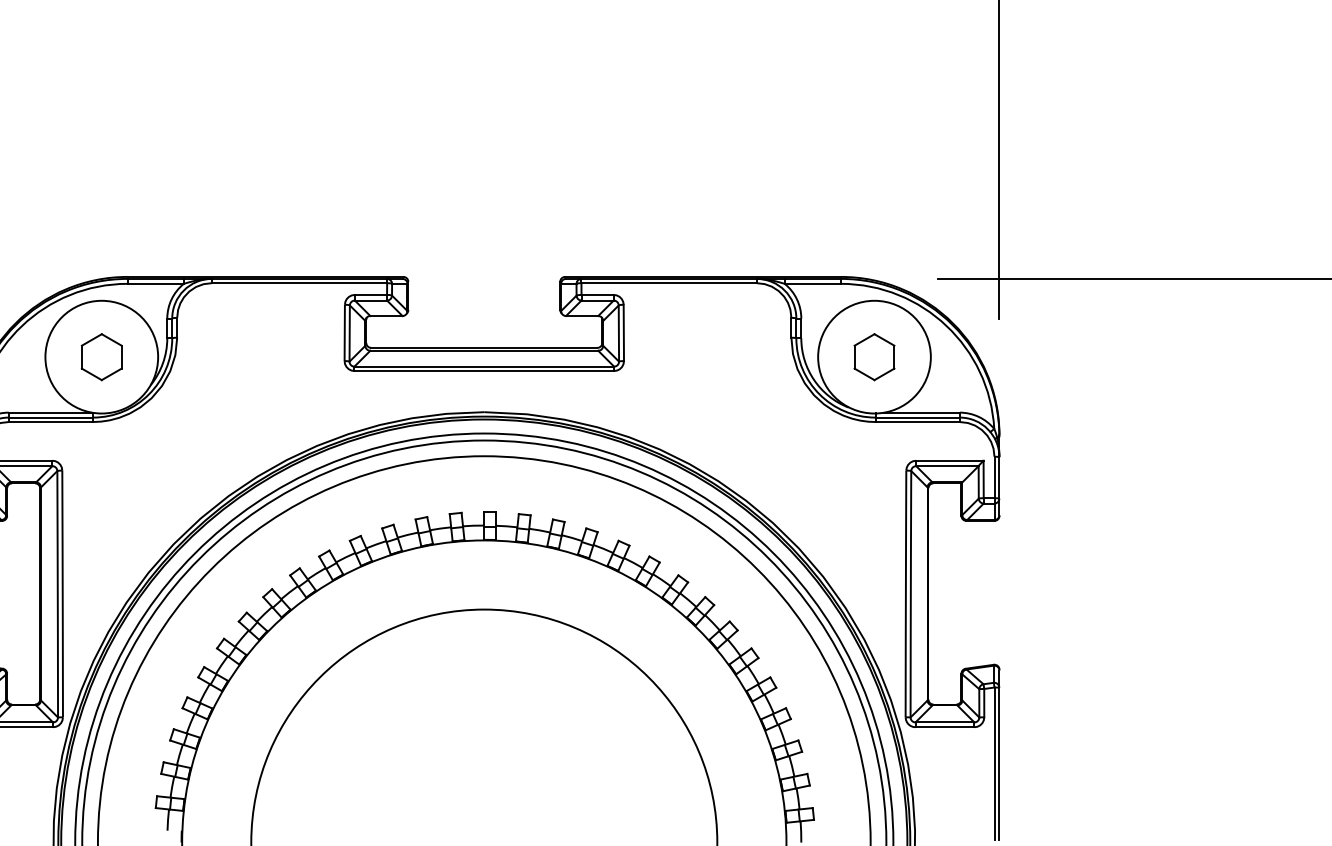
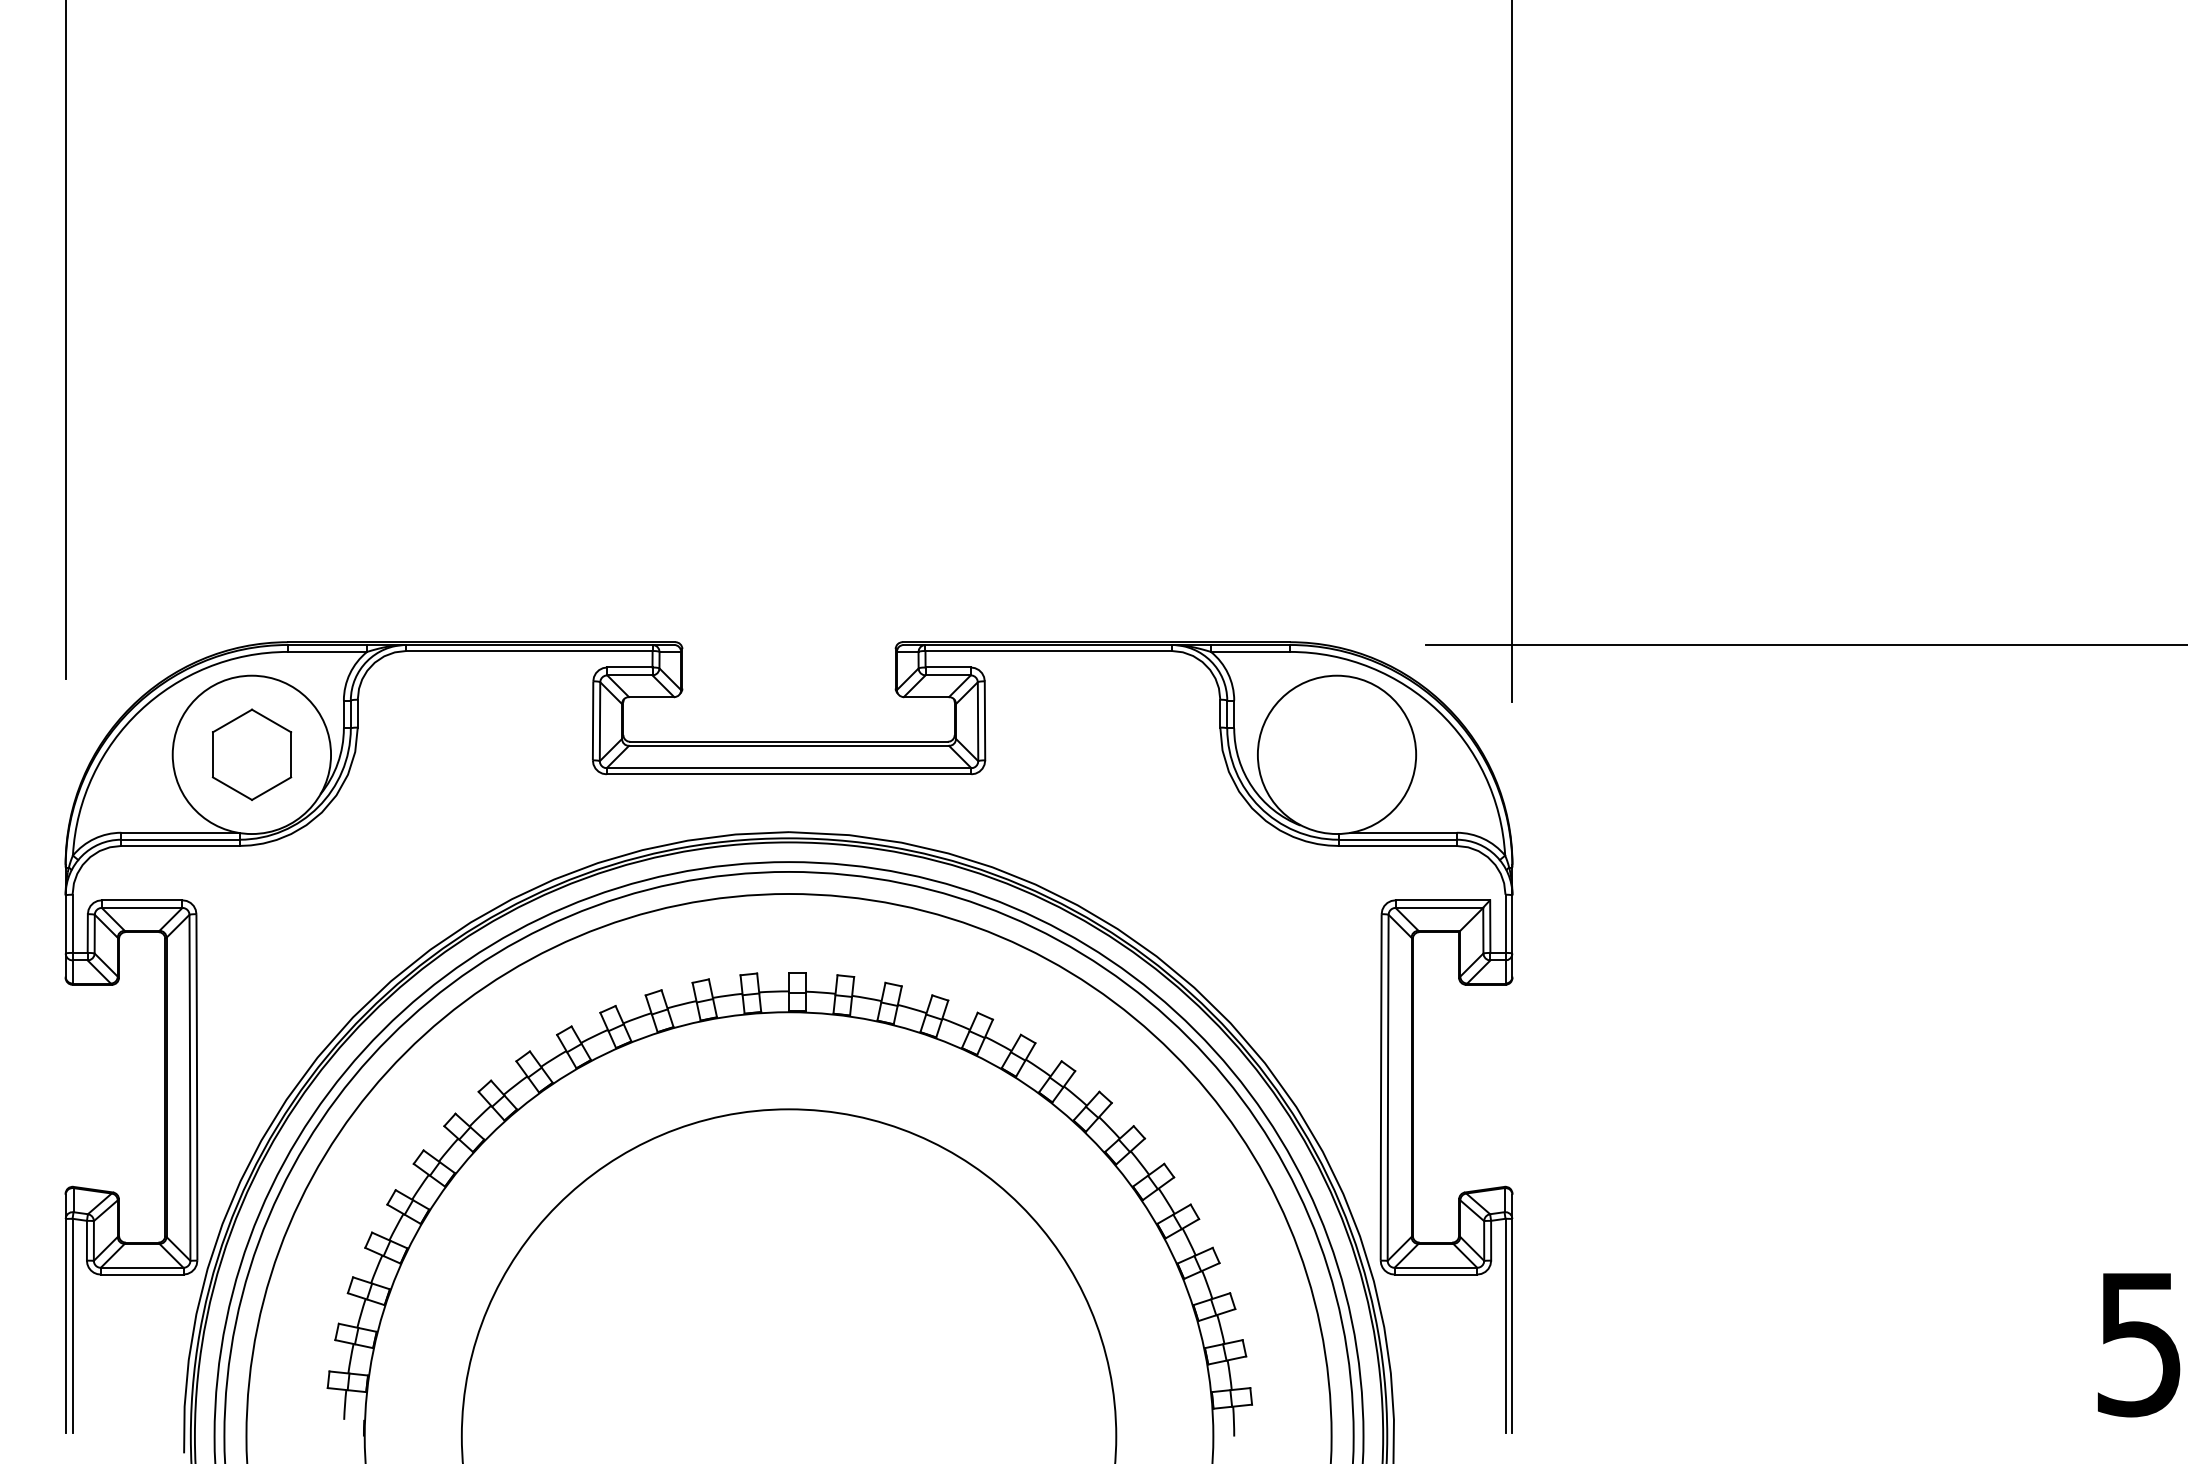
part: (101, 356) -> (251, 754), size x1.4
part: (874, 356) -> (1336, 754), removed

